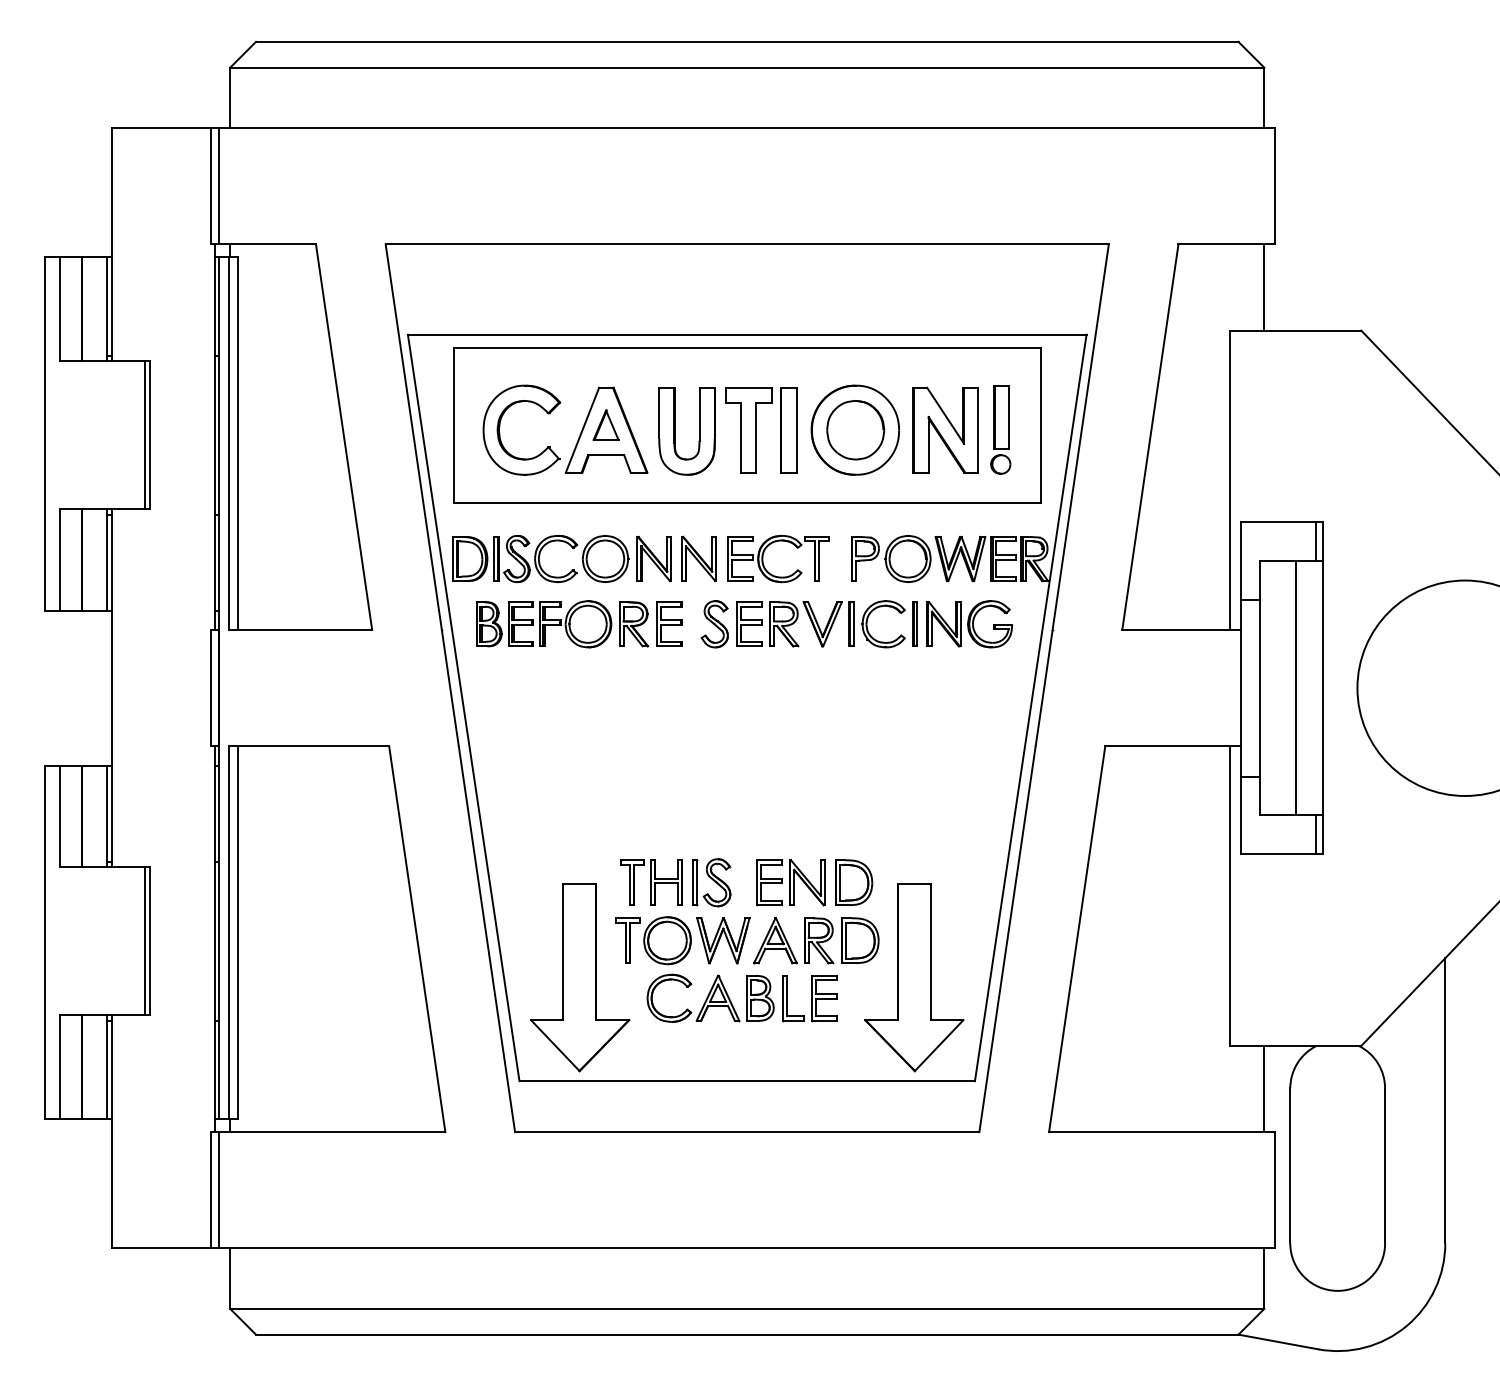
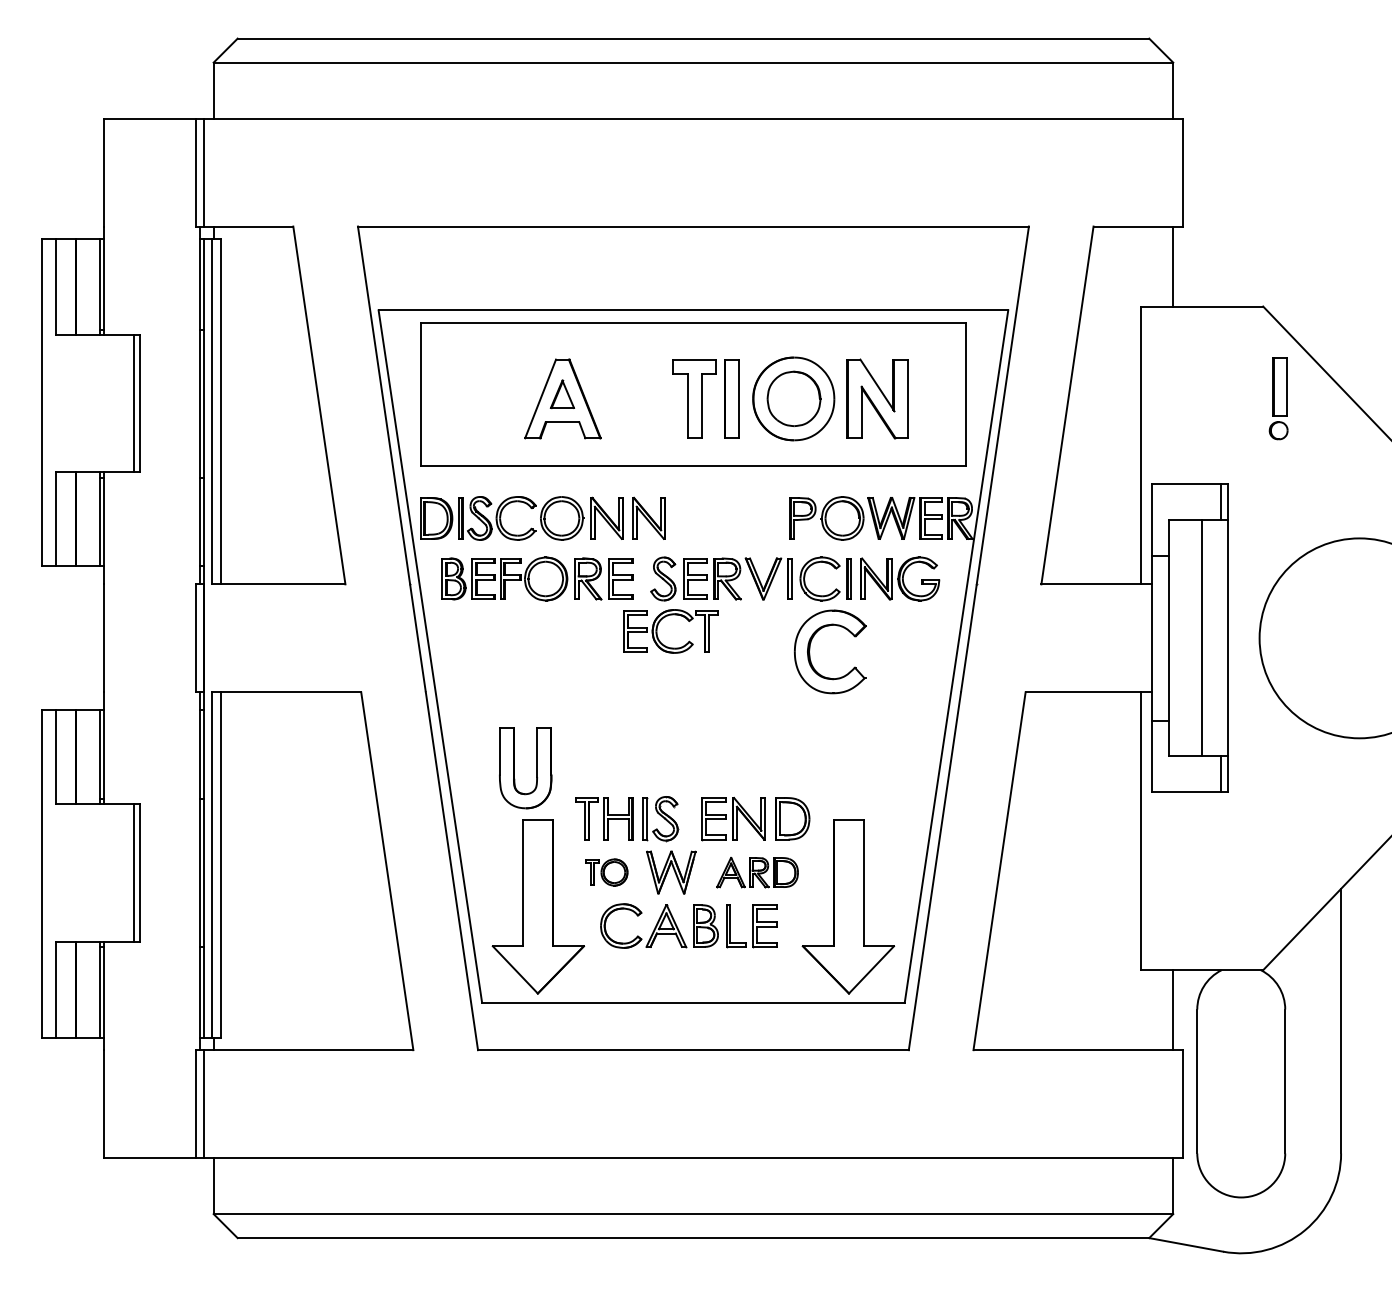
part: (500, 428) -> (810, 650), moved
part: (1000, 429) -> (1278, 398), moved
part: (675, 431) -> (514, 768), moved
part: (763, 559) -> (657, 631), moved
part: (653, 940) -> (606, 872), size x0.6
part: (816, 940) -> (757, 872), size x0.7

